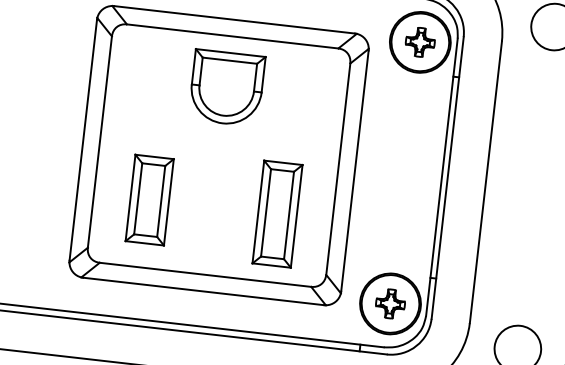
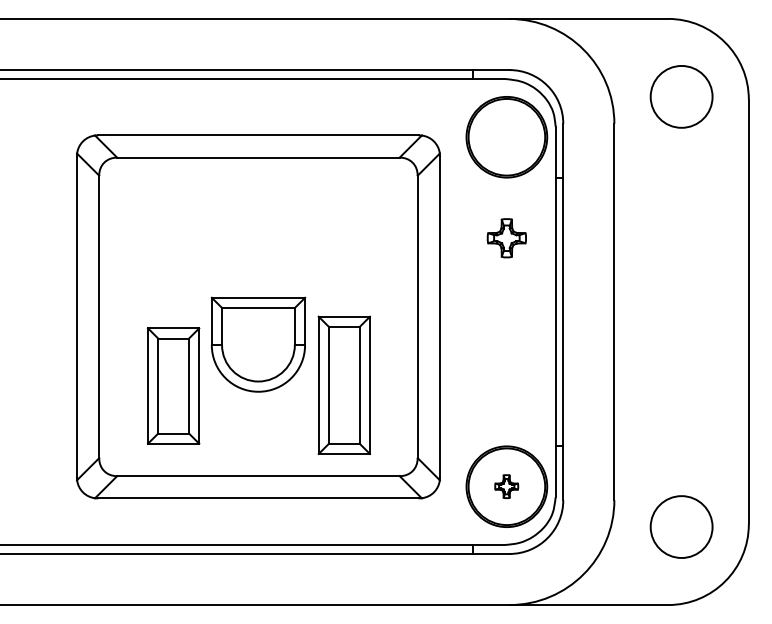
part: (420, 42) -> (506, 238), moved
part: (226, 87) -> (258, 344), moved
part: (390, 303) -> (506, 486), size x0.6

